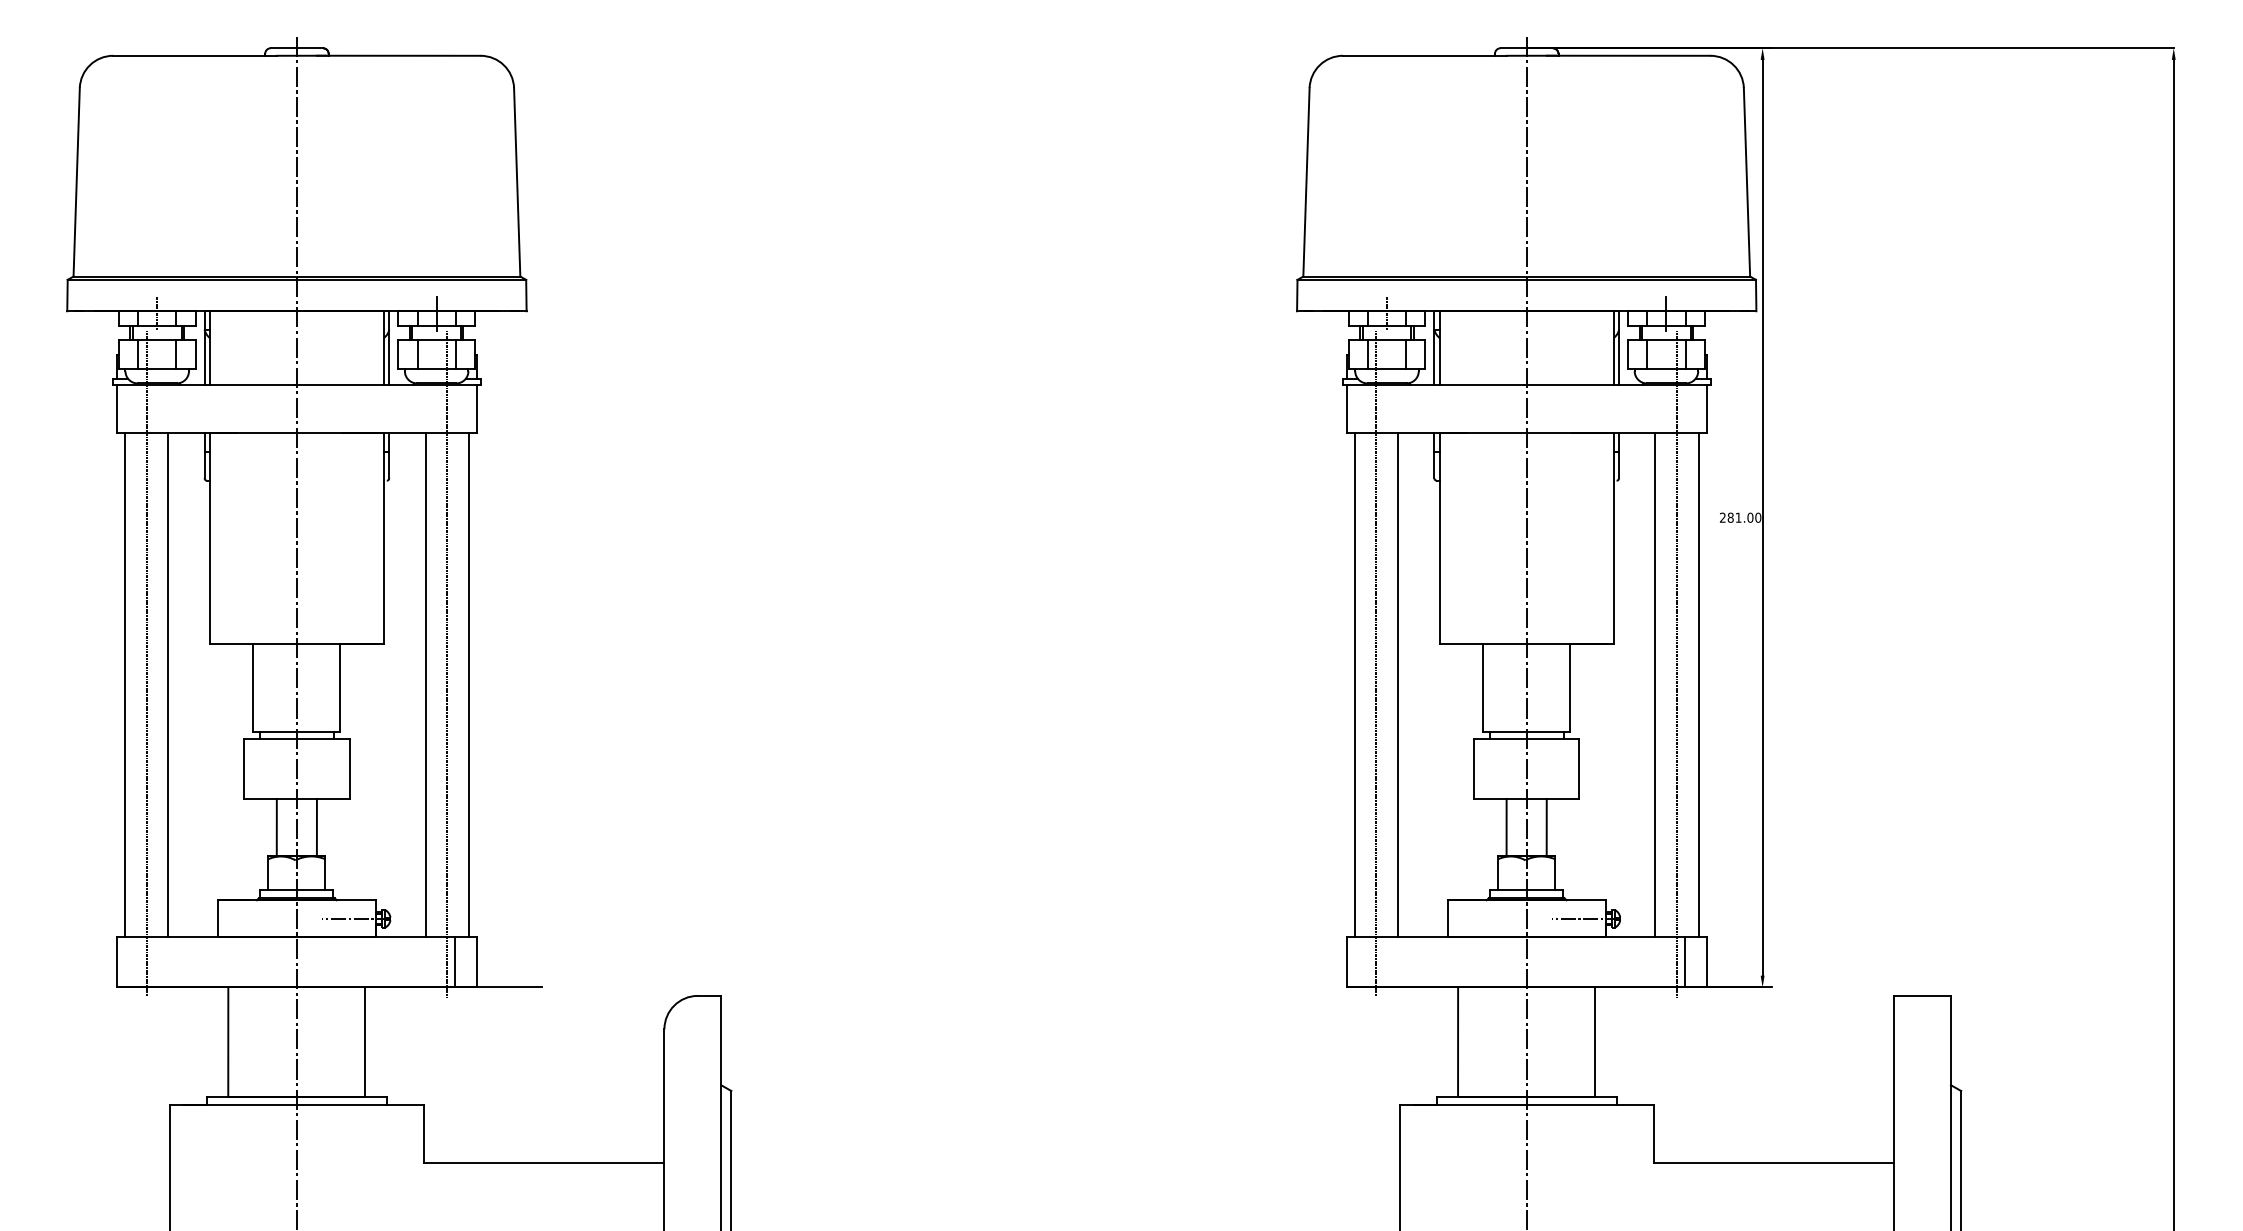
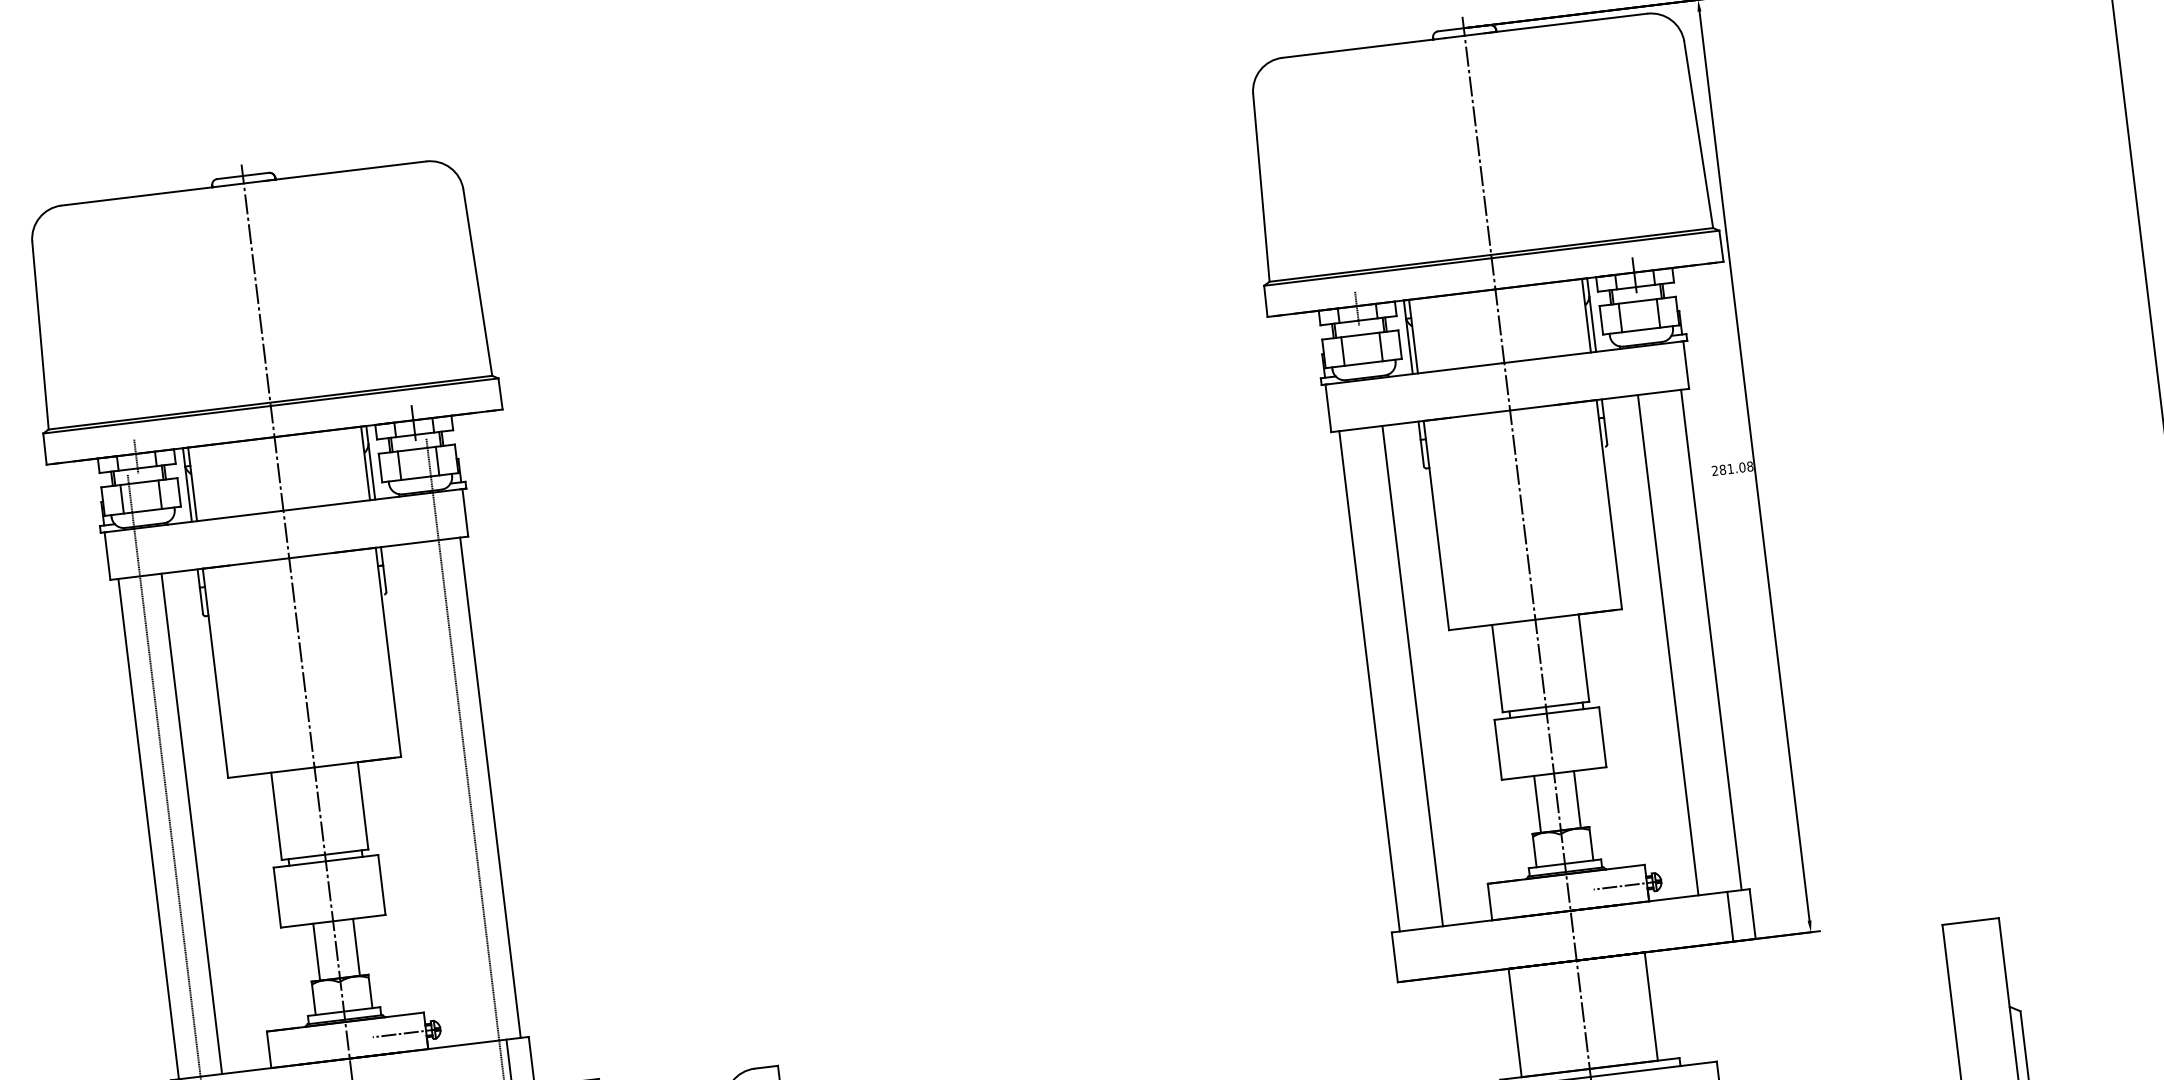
text: (1758, 517) -> (1750, 466), 281.00 -> 281.08
line: (1376, 664) -> (1388, 658), removed
line: (1677, 664) -> (1687, 621), removed
line: (425, 685) -> (447, 793), removed

